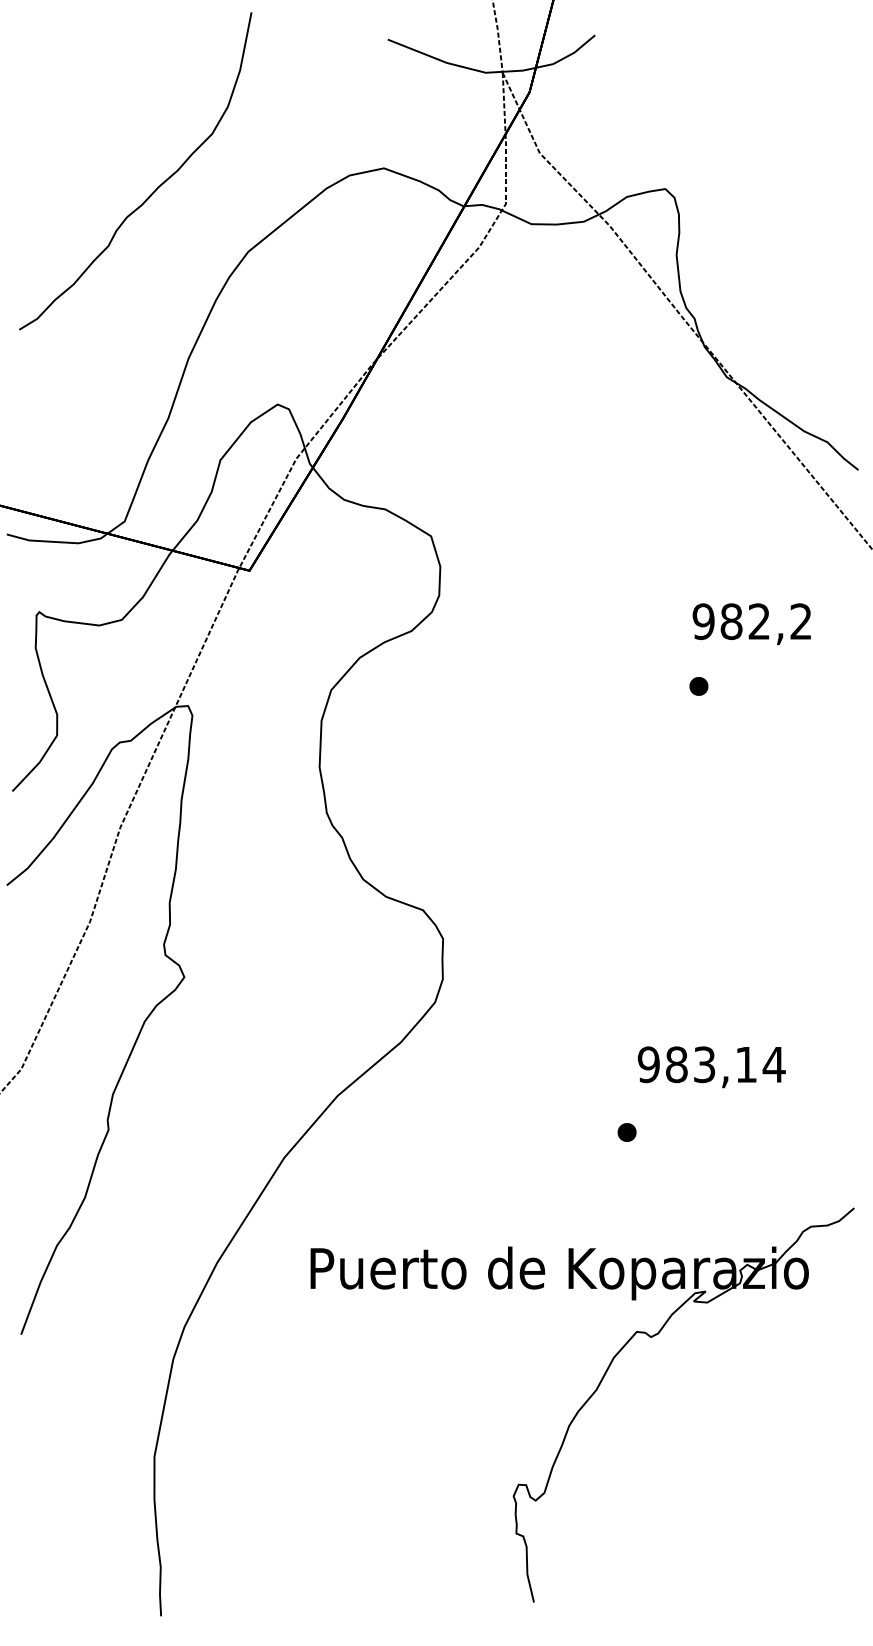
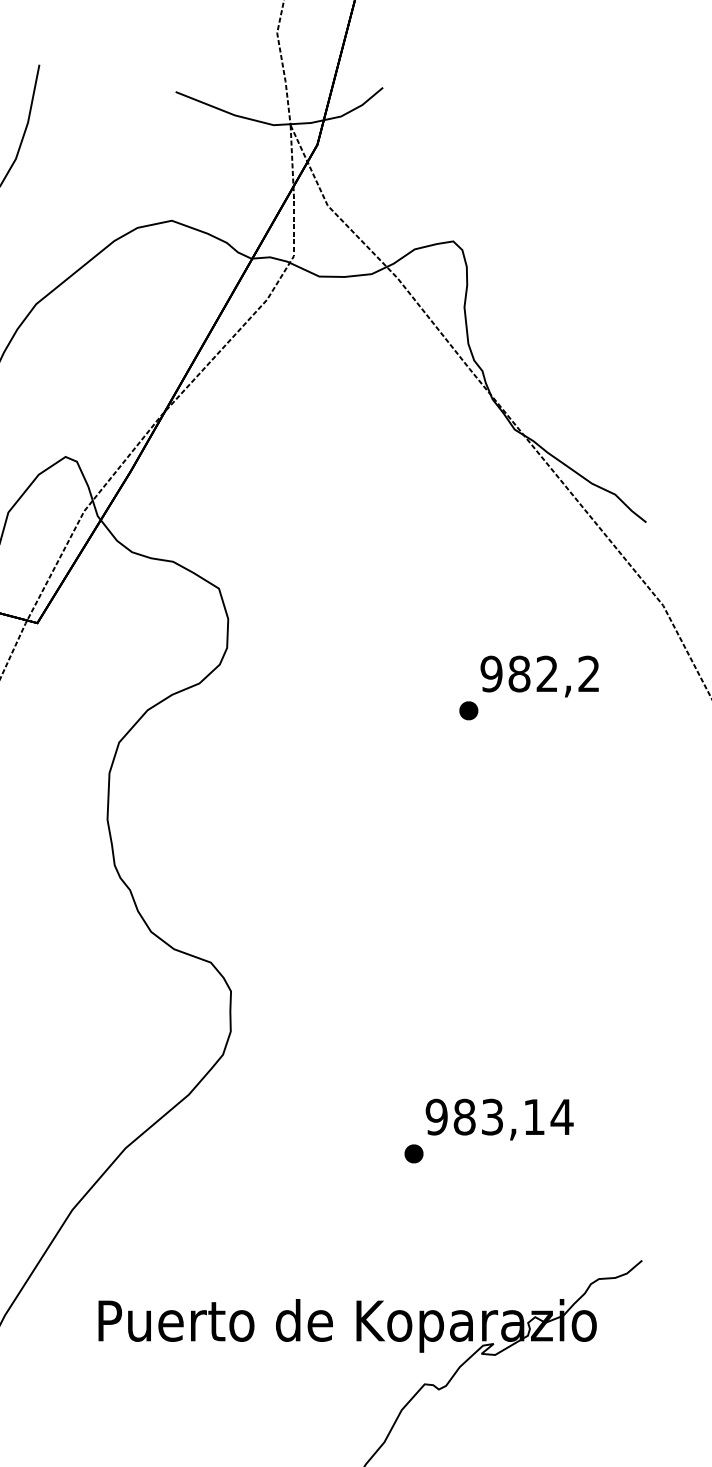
part: (698, 686) -> (468, 710), moved
part: (626, 1132) -> (413, 1153), moved

